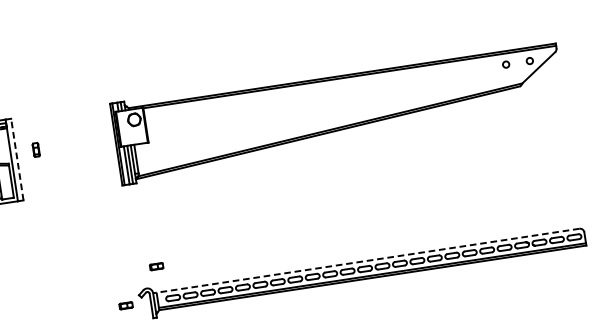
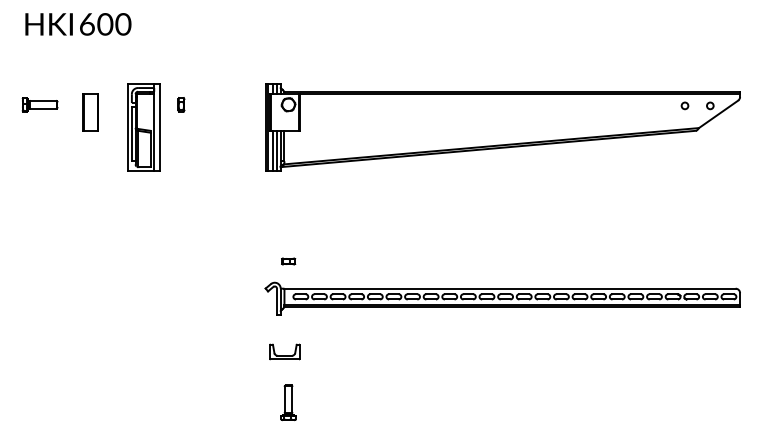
part: (36, 149) -> (181, 104), moved
line: (17, 159) -> (160, 127), dashed -> solid
line: (368, 260) -> (510, 288), dashed -> solid
part: (126, 305) -> (250, 297), removed

